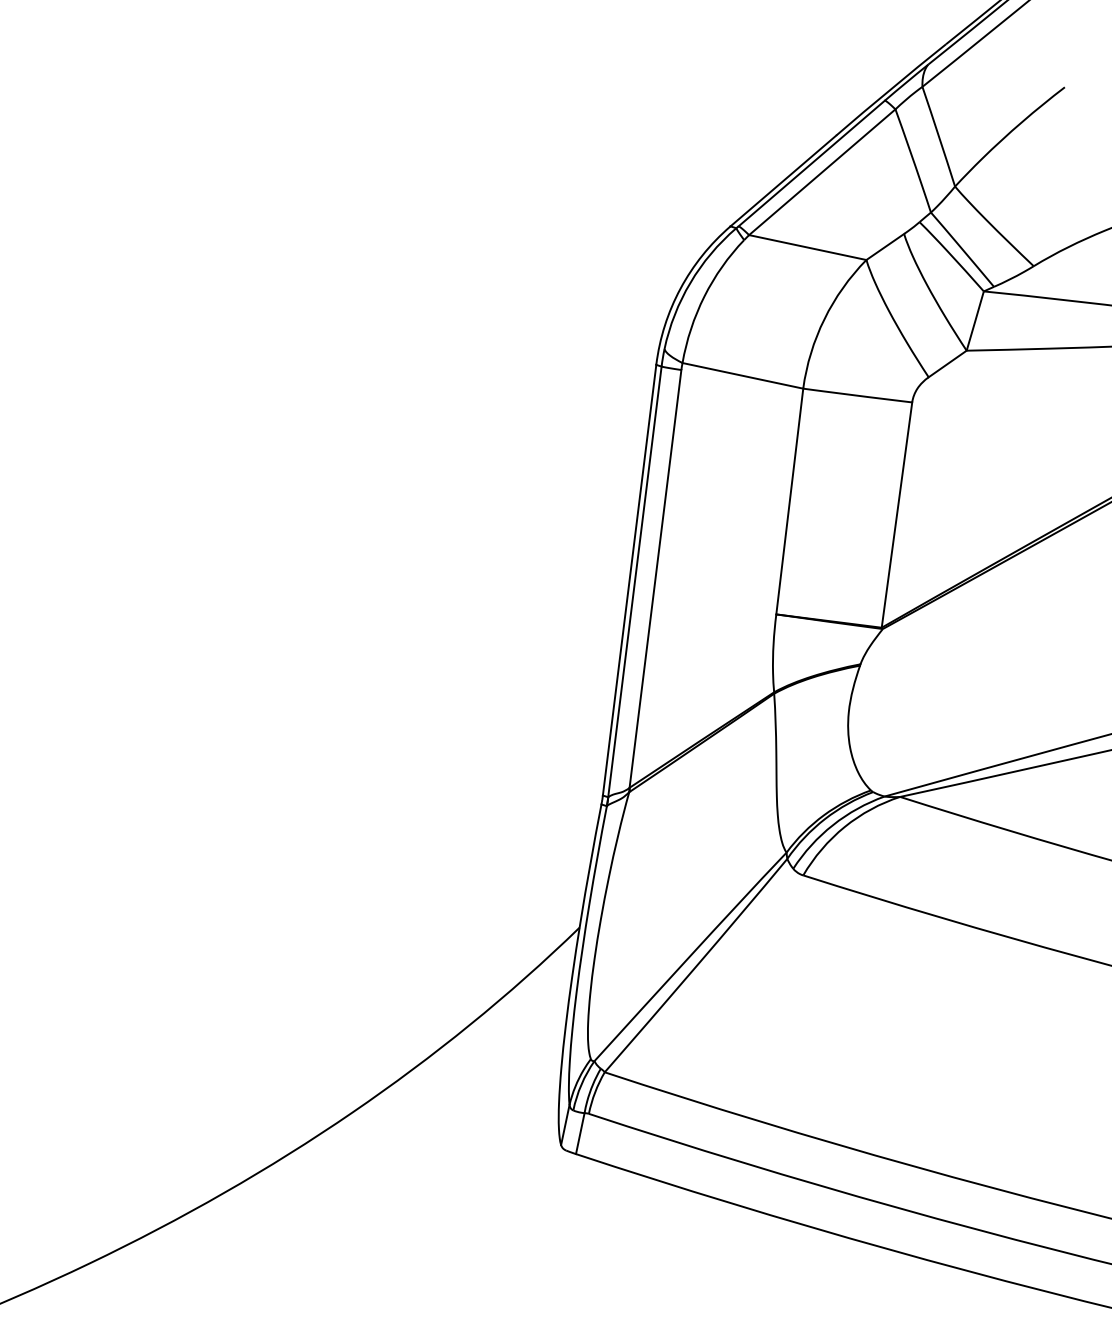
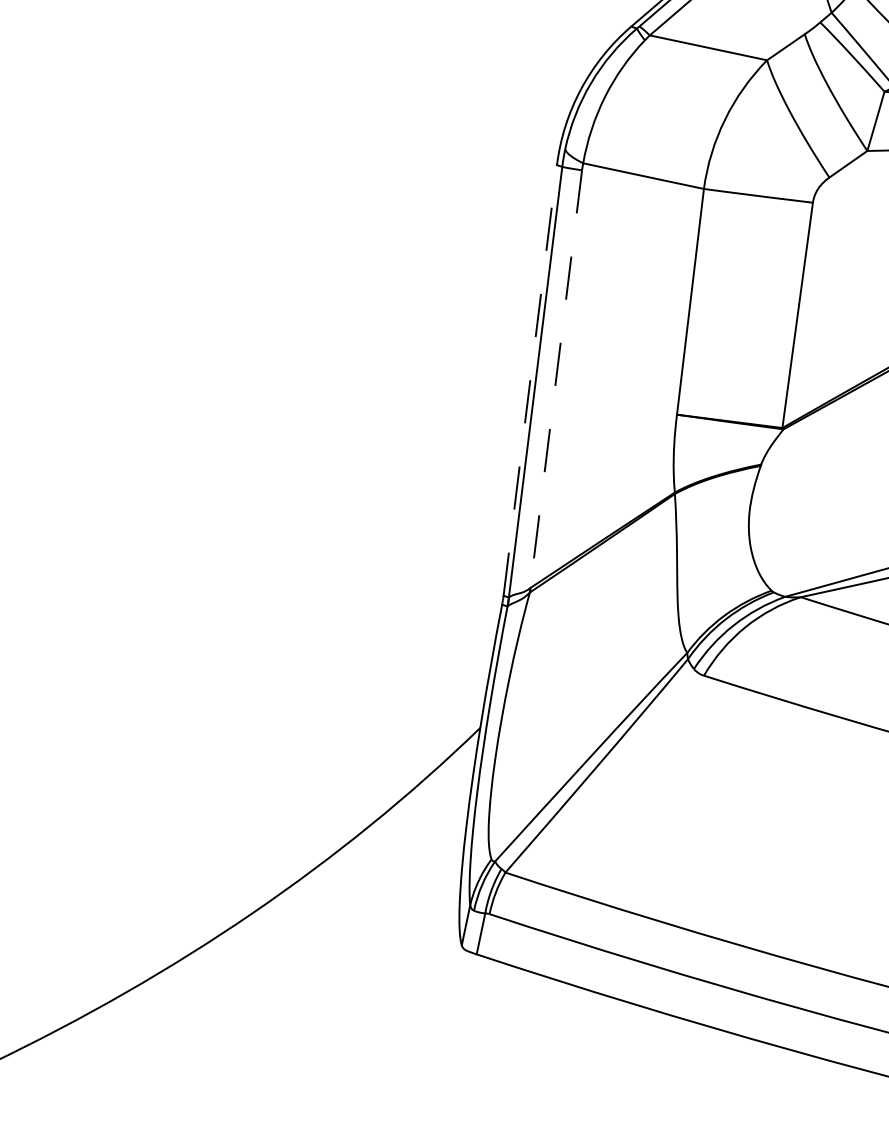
line: (655, 579) -> (556, 379), solid -> dashed
line: (629, 580) -> (530, 380), solid -> dashed

